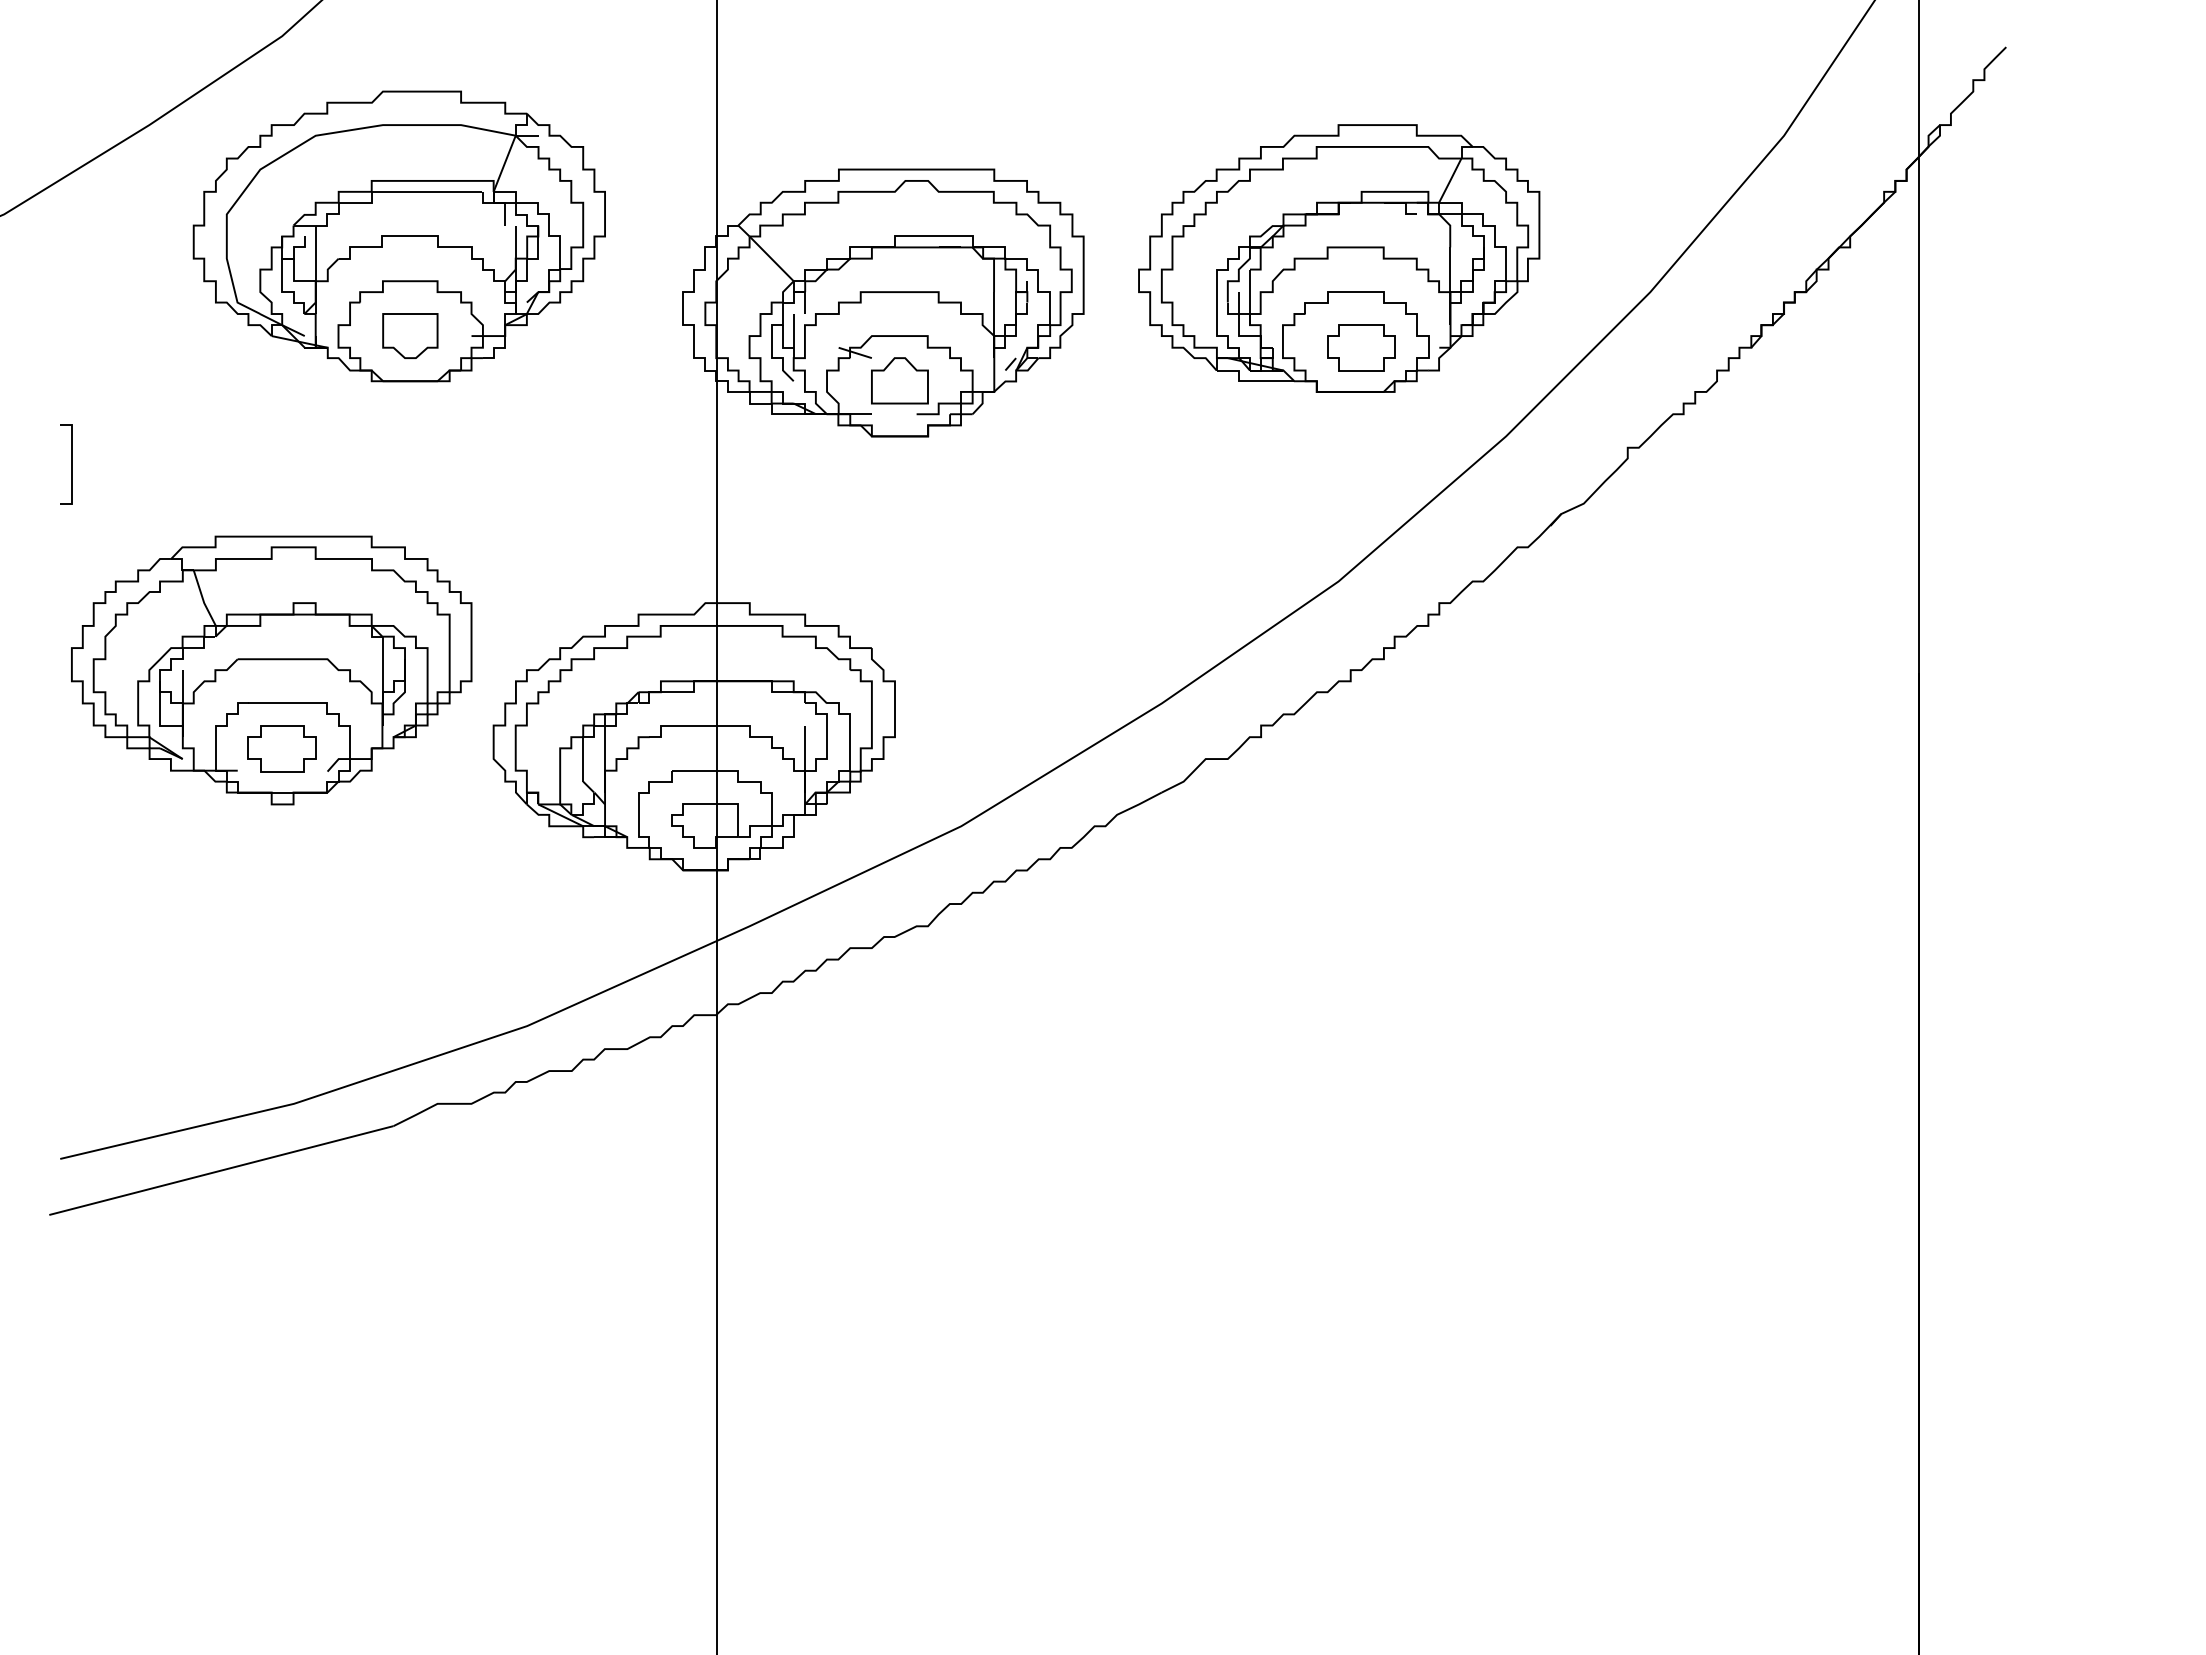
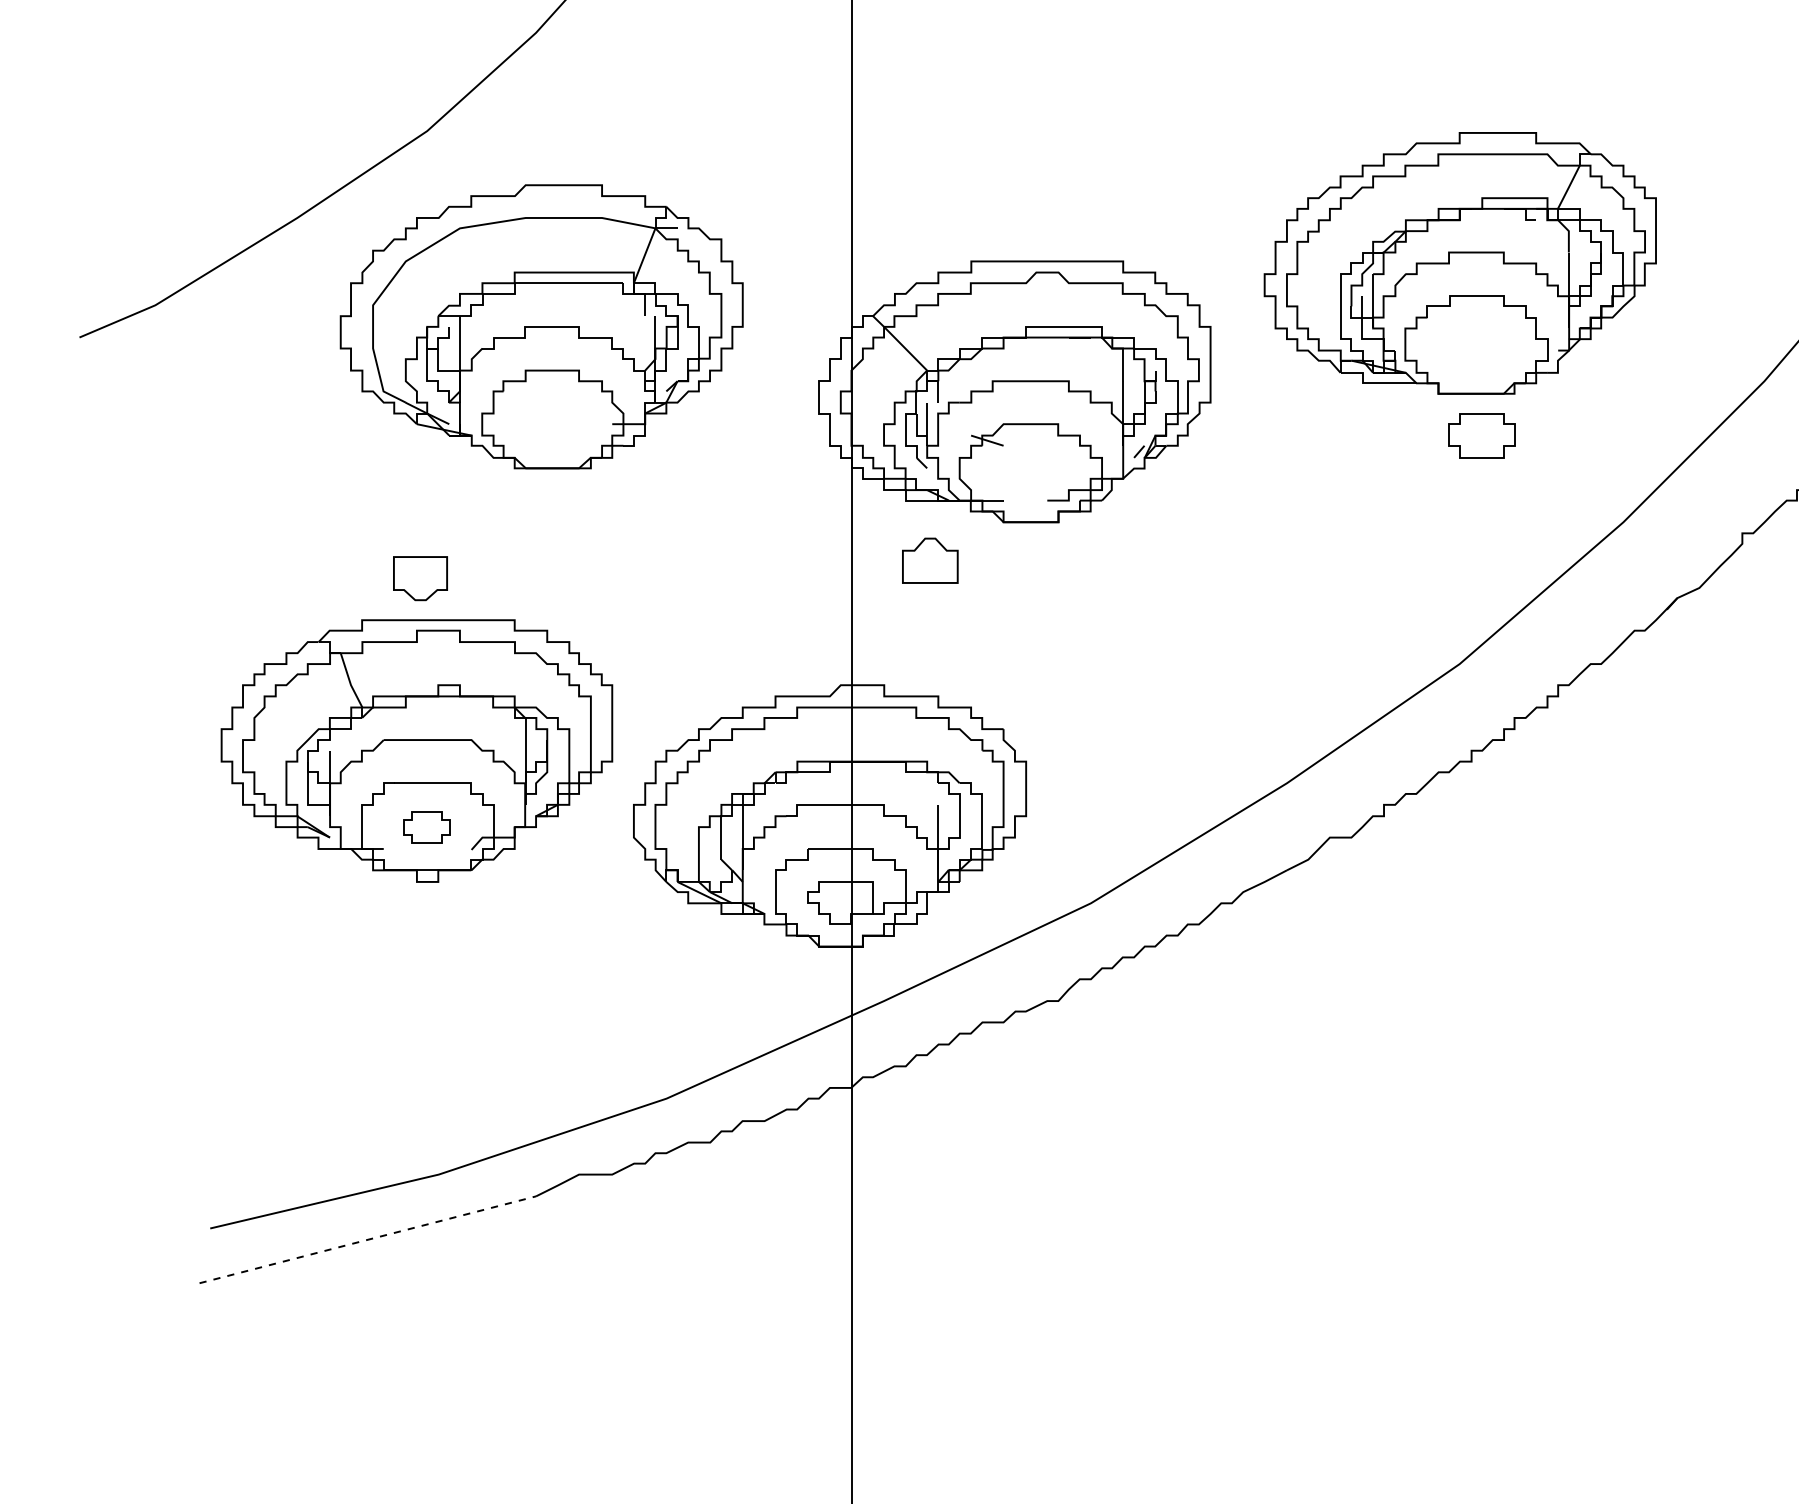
part: (1339, 258) -> (1460, 263), moved
part: (410, 335) -> (420, 578), moved
part: (899, 380) -> (929, 560), moved
curve: (71, 464) -> (221, 549), removed
part: (281, 748) -> (426, 827), size x0.7
line: (221, 1170) -> (367, 1239), solid -> dashed

